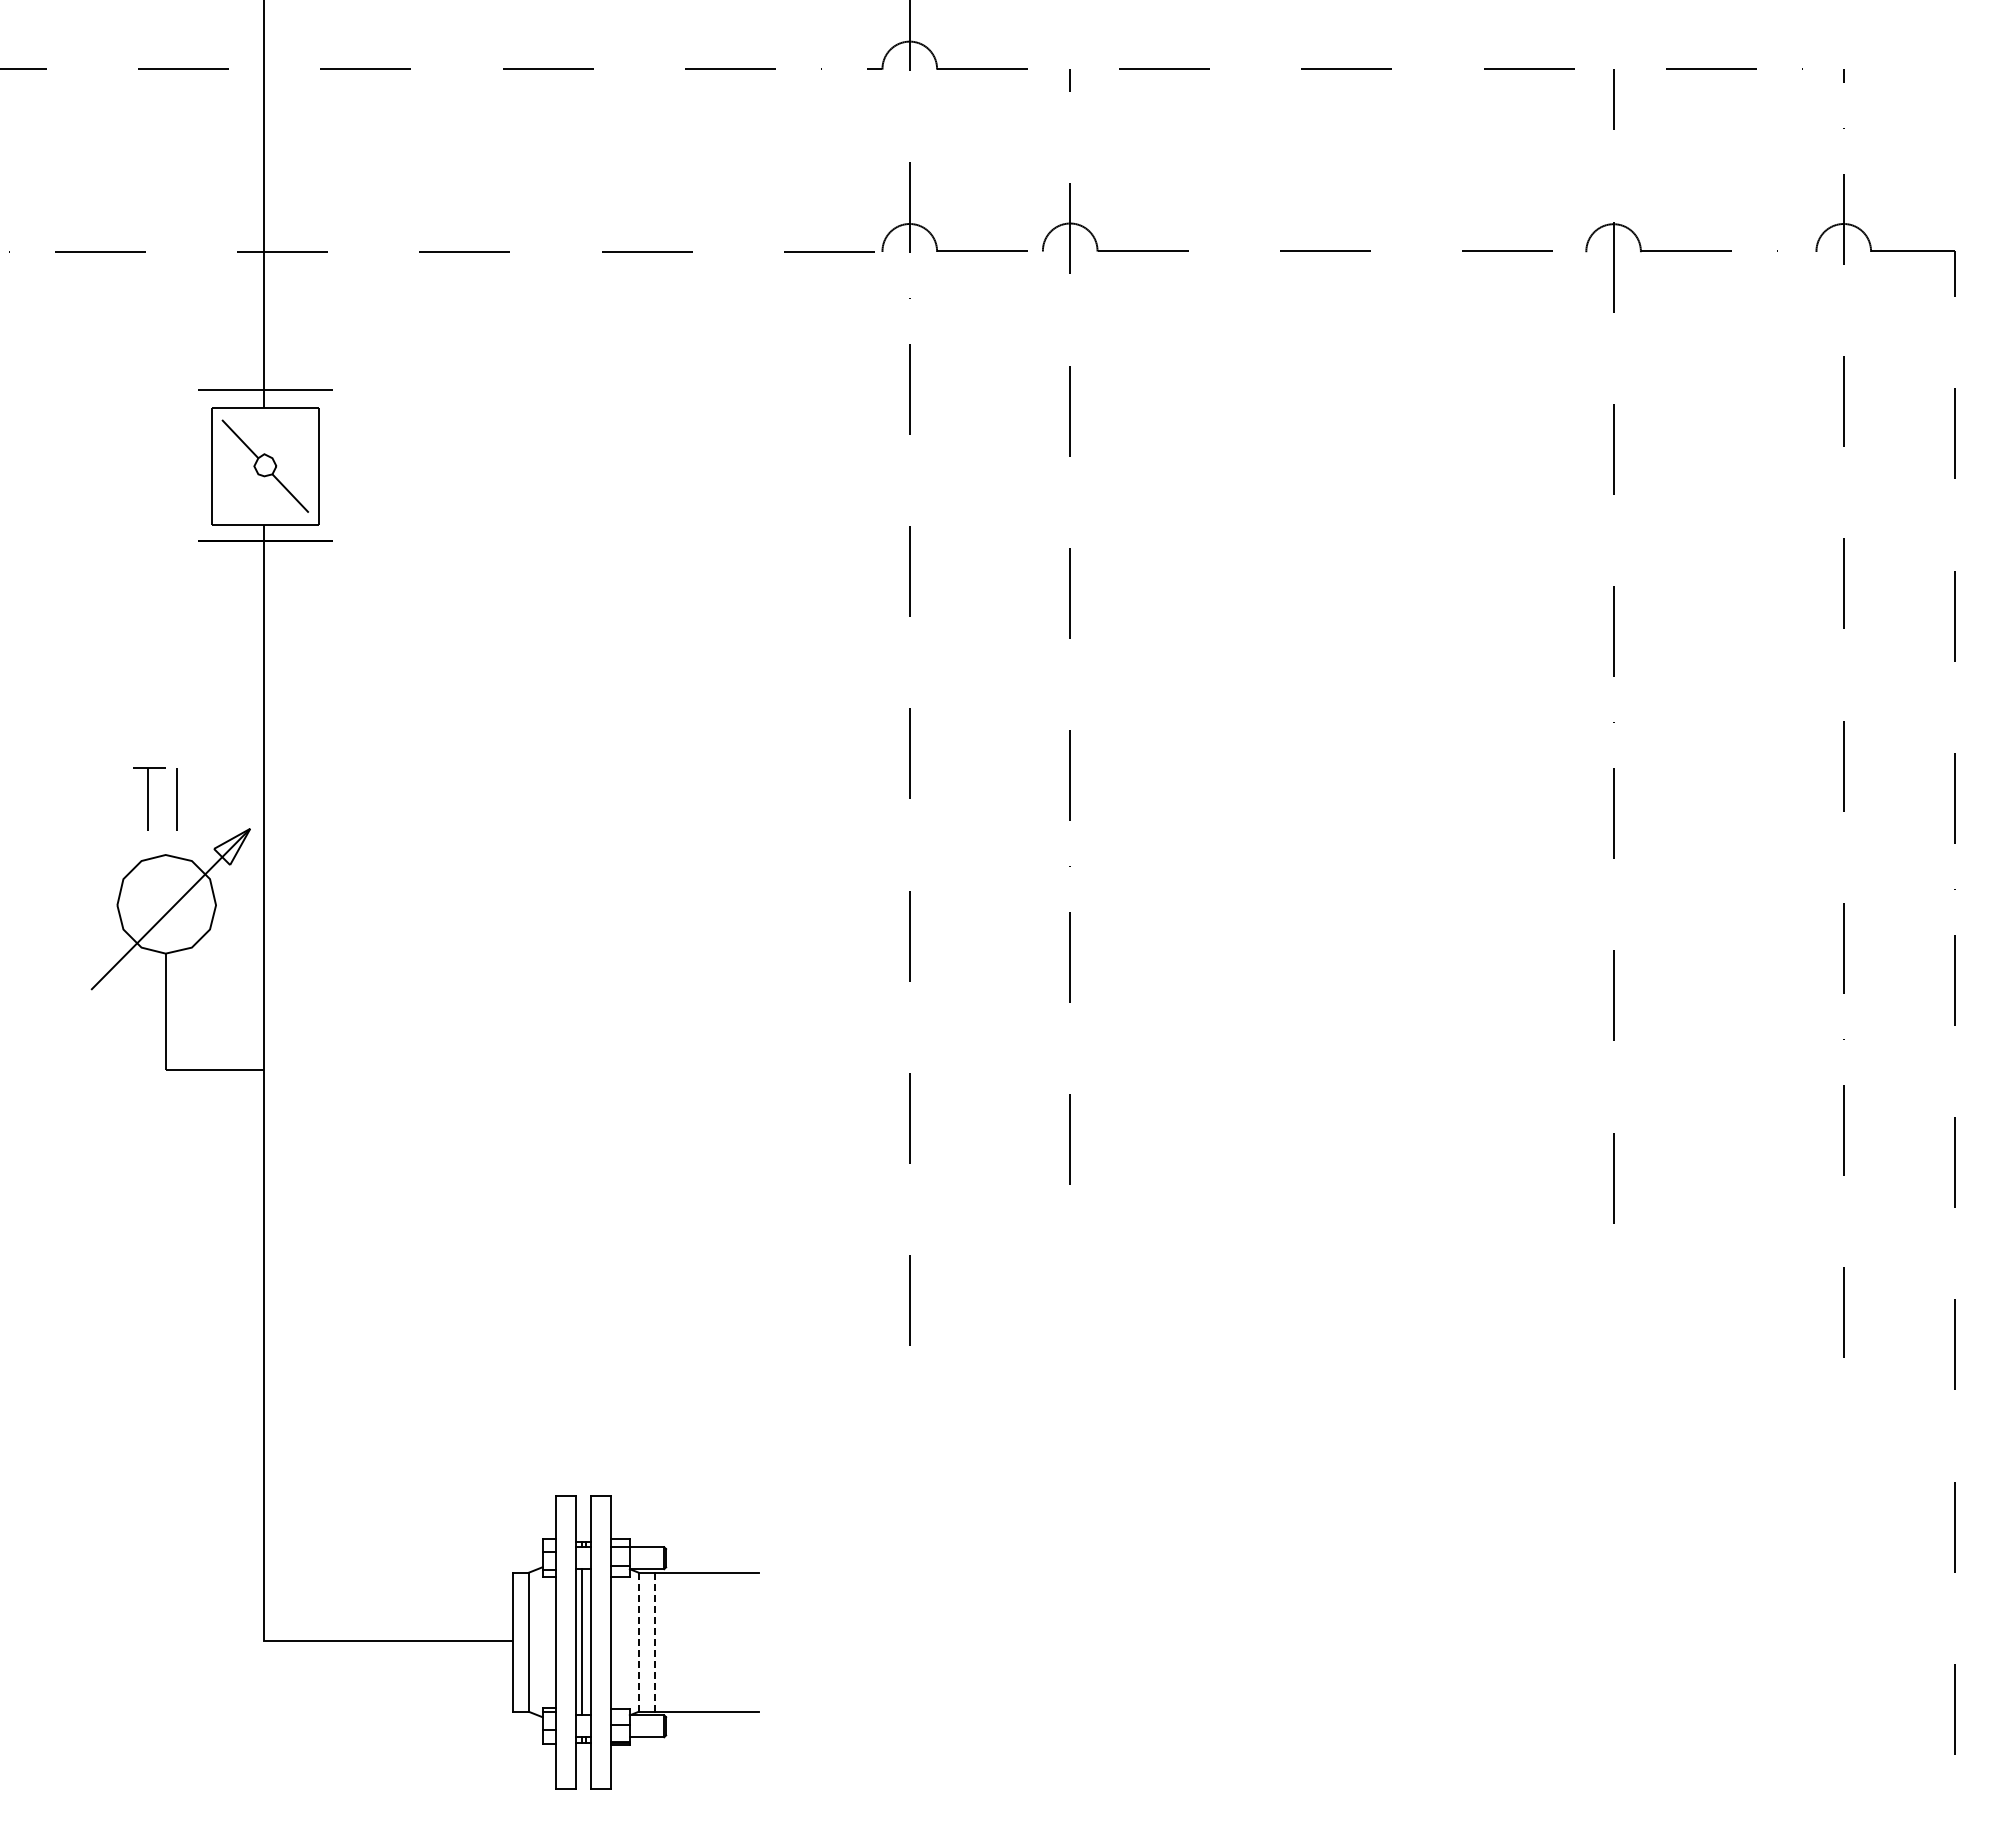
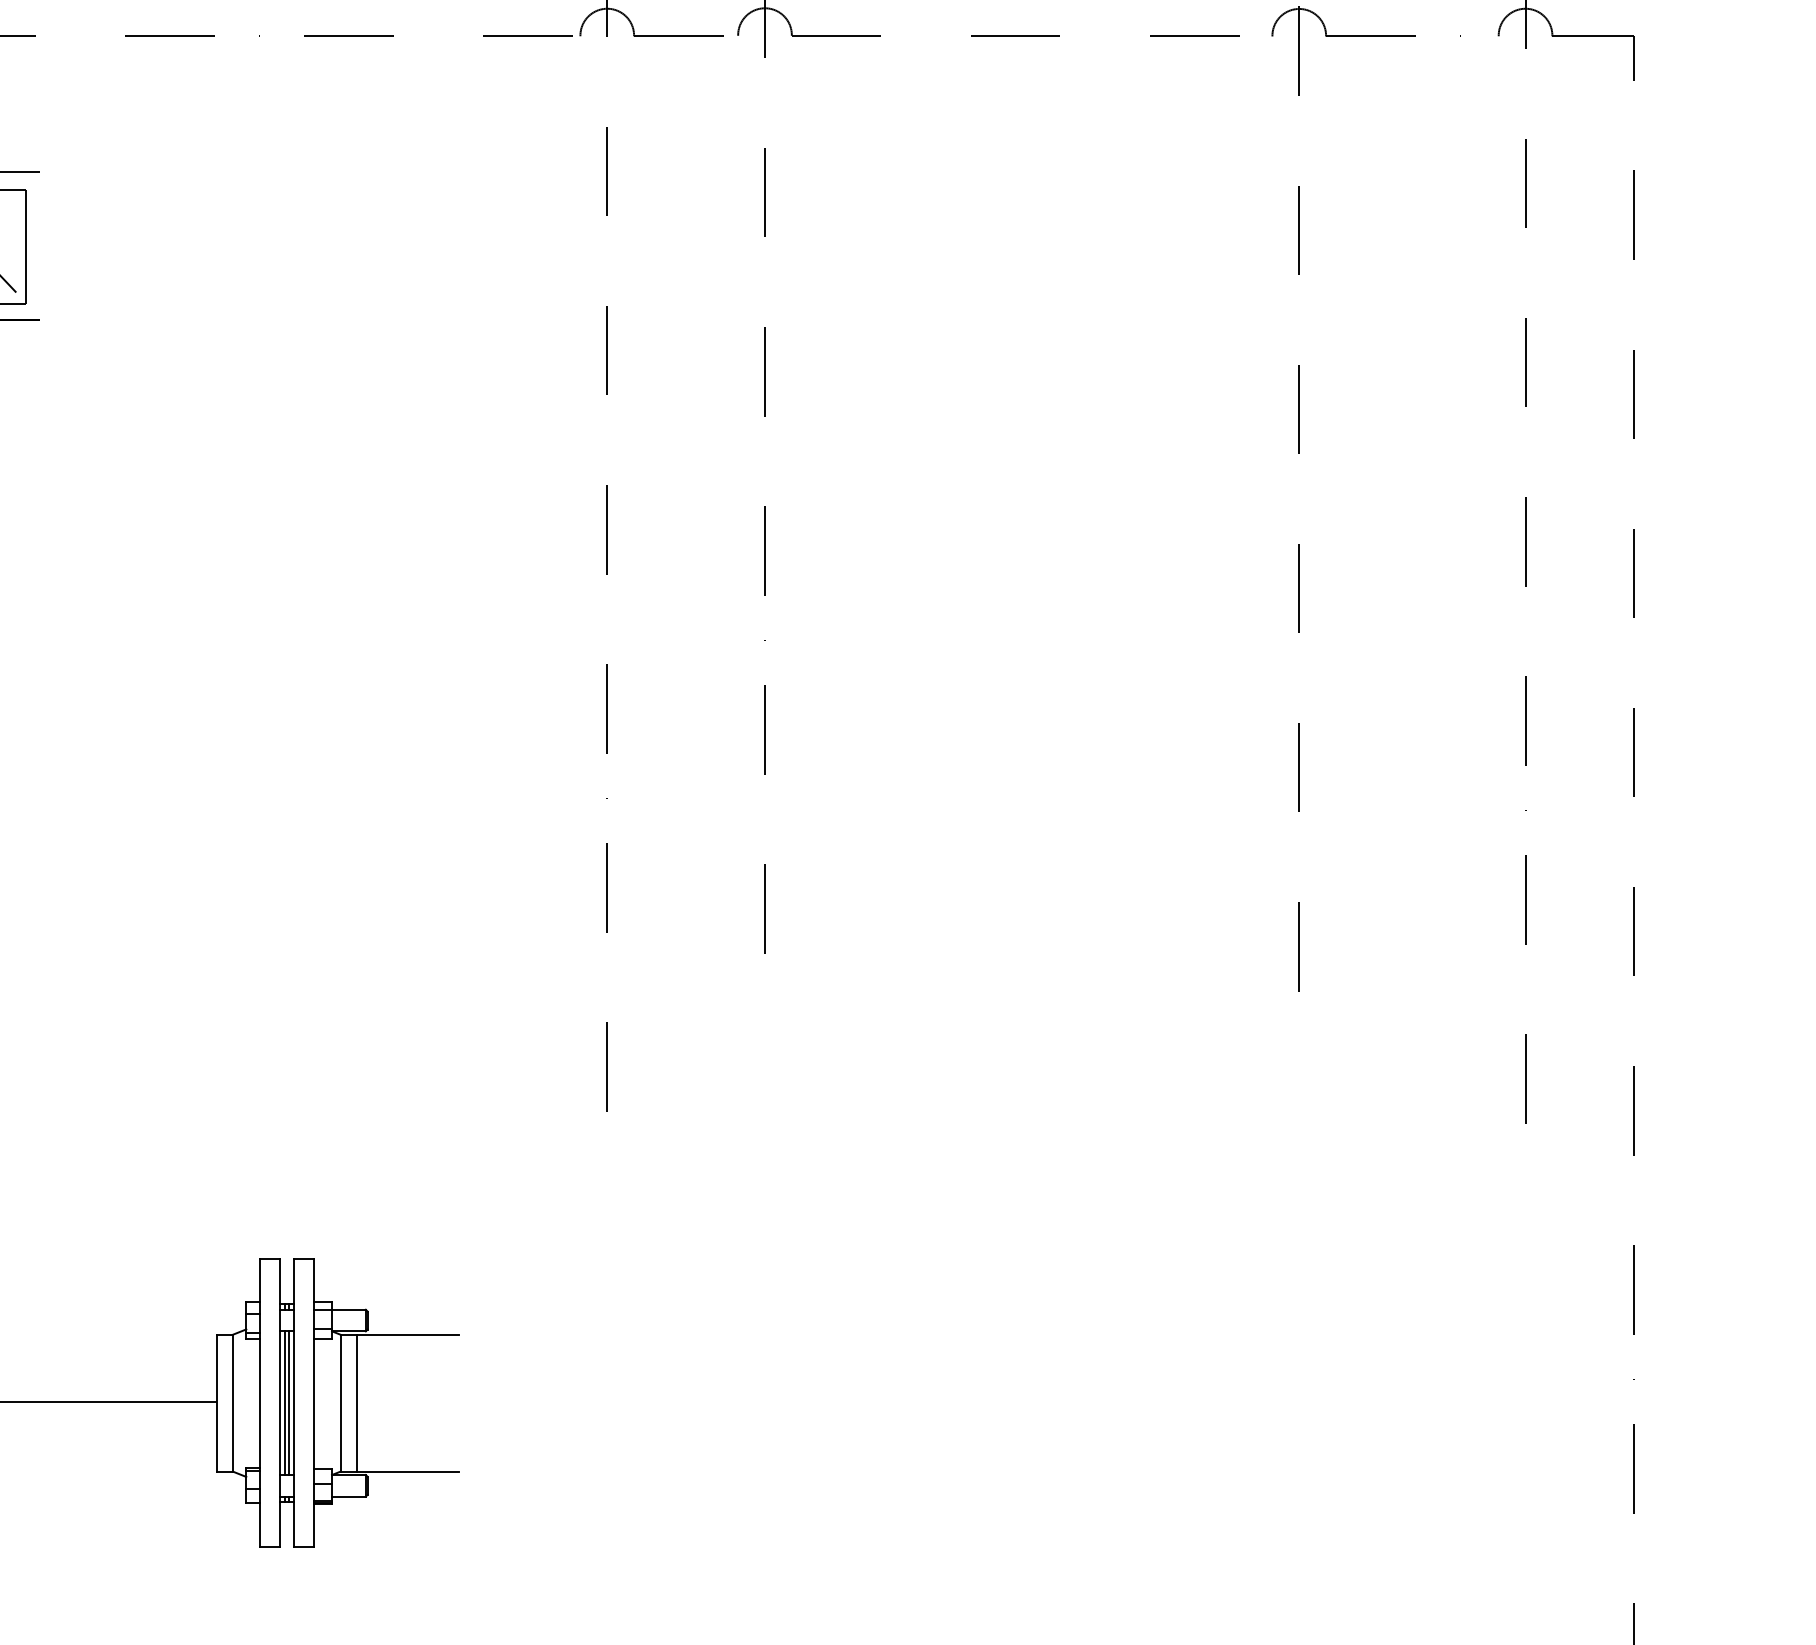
line: (585, 1642) -> (288, 1403), added
line: (638, 1642) -> (340, 1403), dashed -> solid
line: (655, 1642) -> (357, 1403), dashed -> solid

